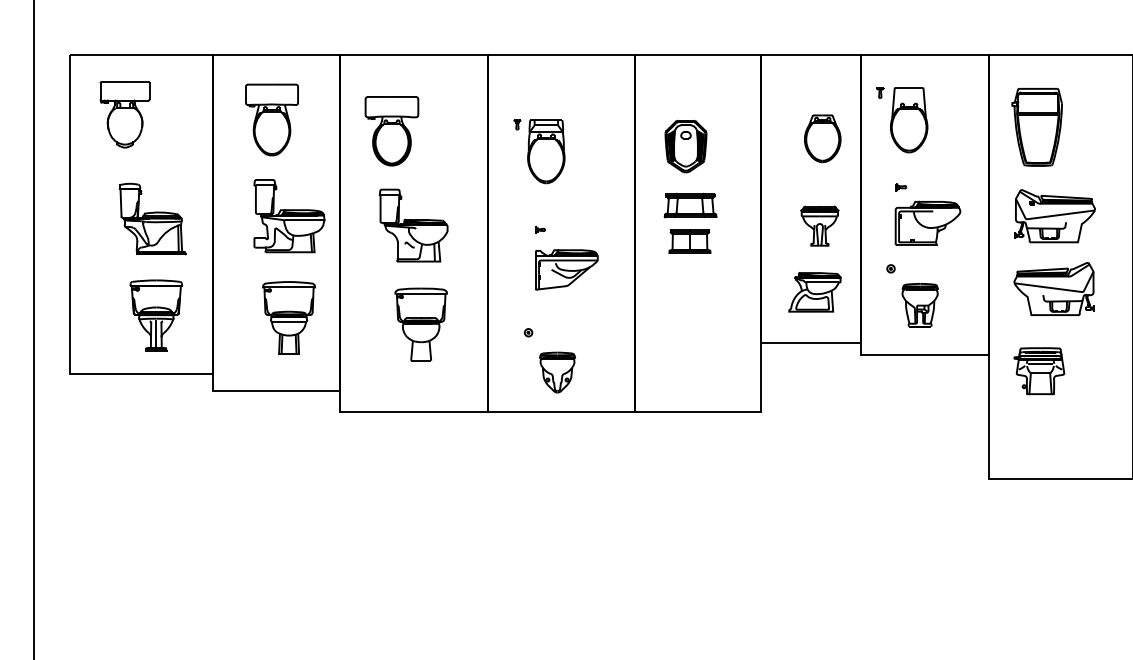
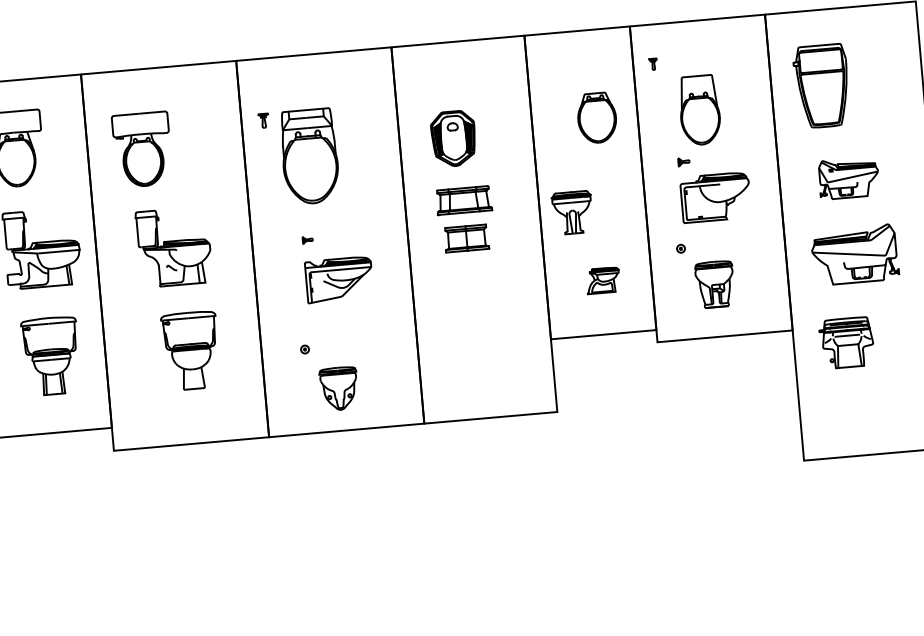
part: (909, 120) -> (700, 110), moved
part: (539, 151) -> (299, 157), size x1.4
part: (1054, 216) -> (848, 178), size x0.7
part: (819, 225) -> (572, 212), moved
part: (814, 292) -> (602, 280), size x0.6

